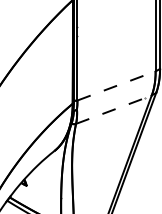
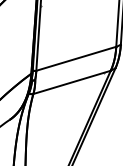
line: (116, 85) -> (76, 58), dashed -> solid
line: (114, 109) -> (72, 82), dashed -> solid

